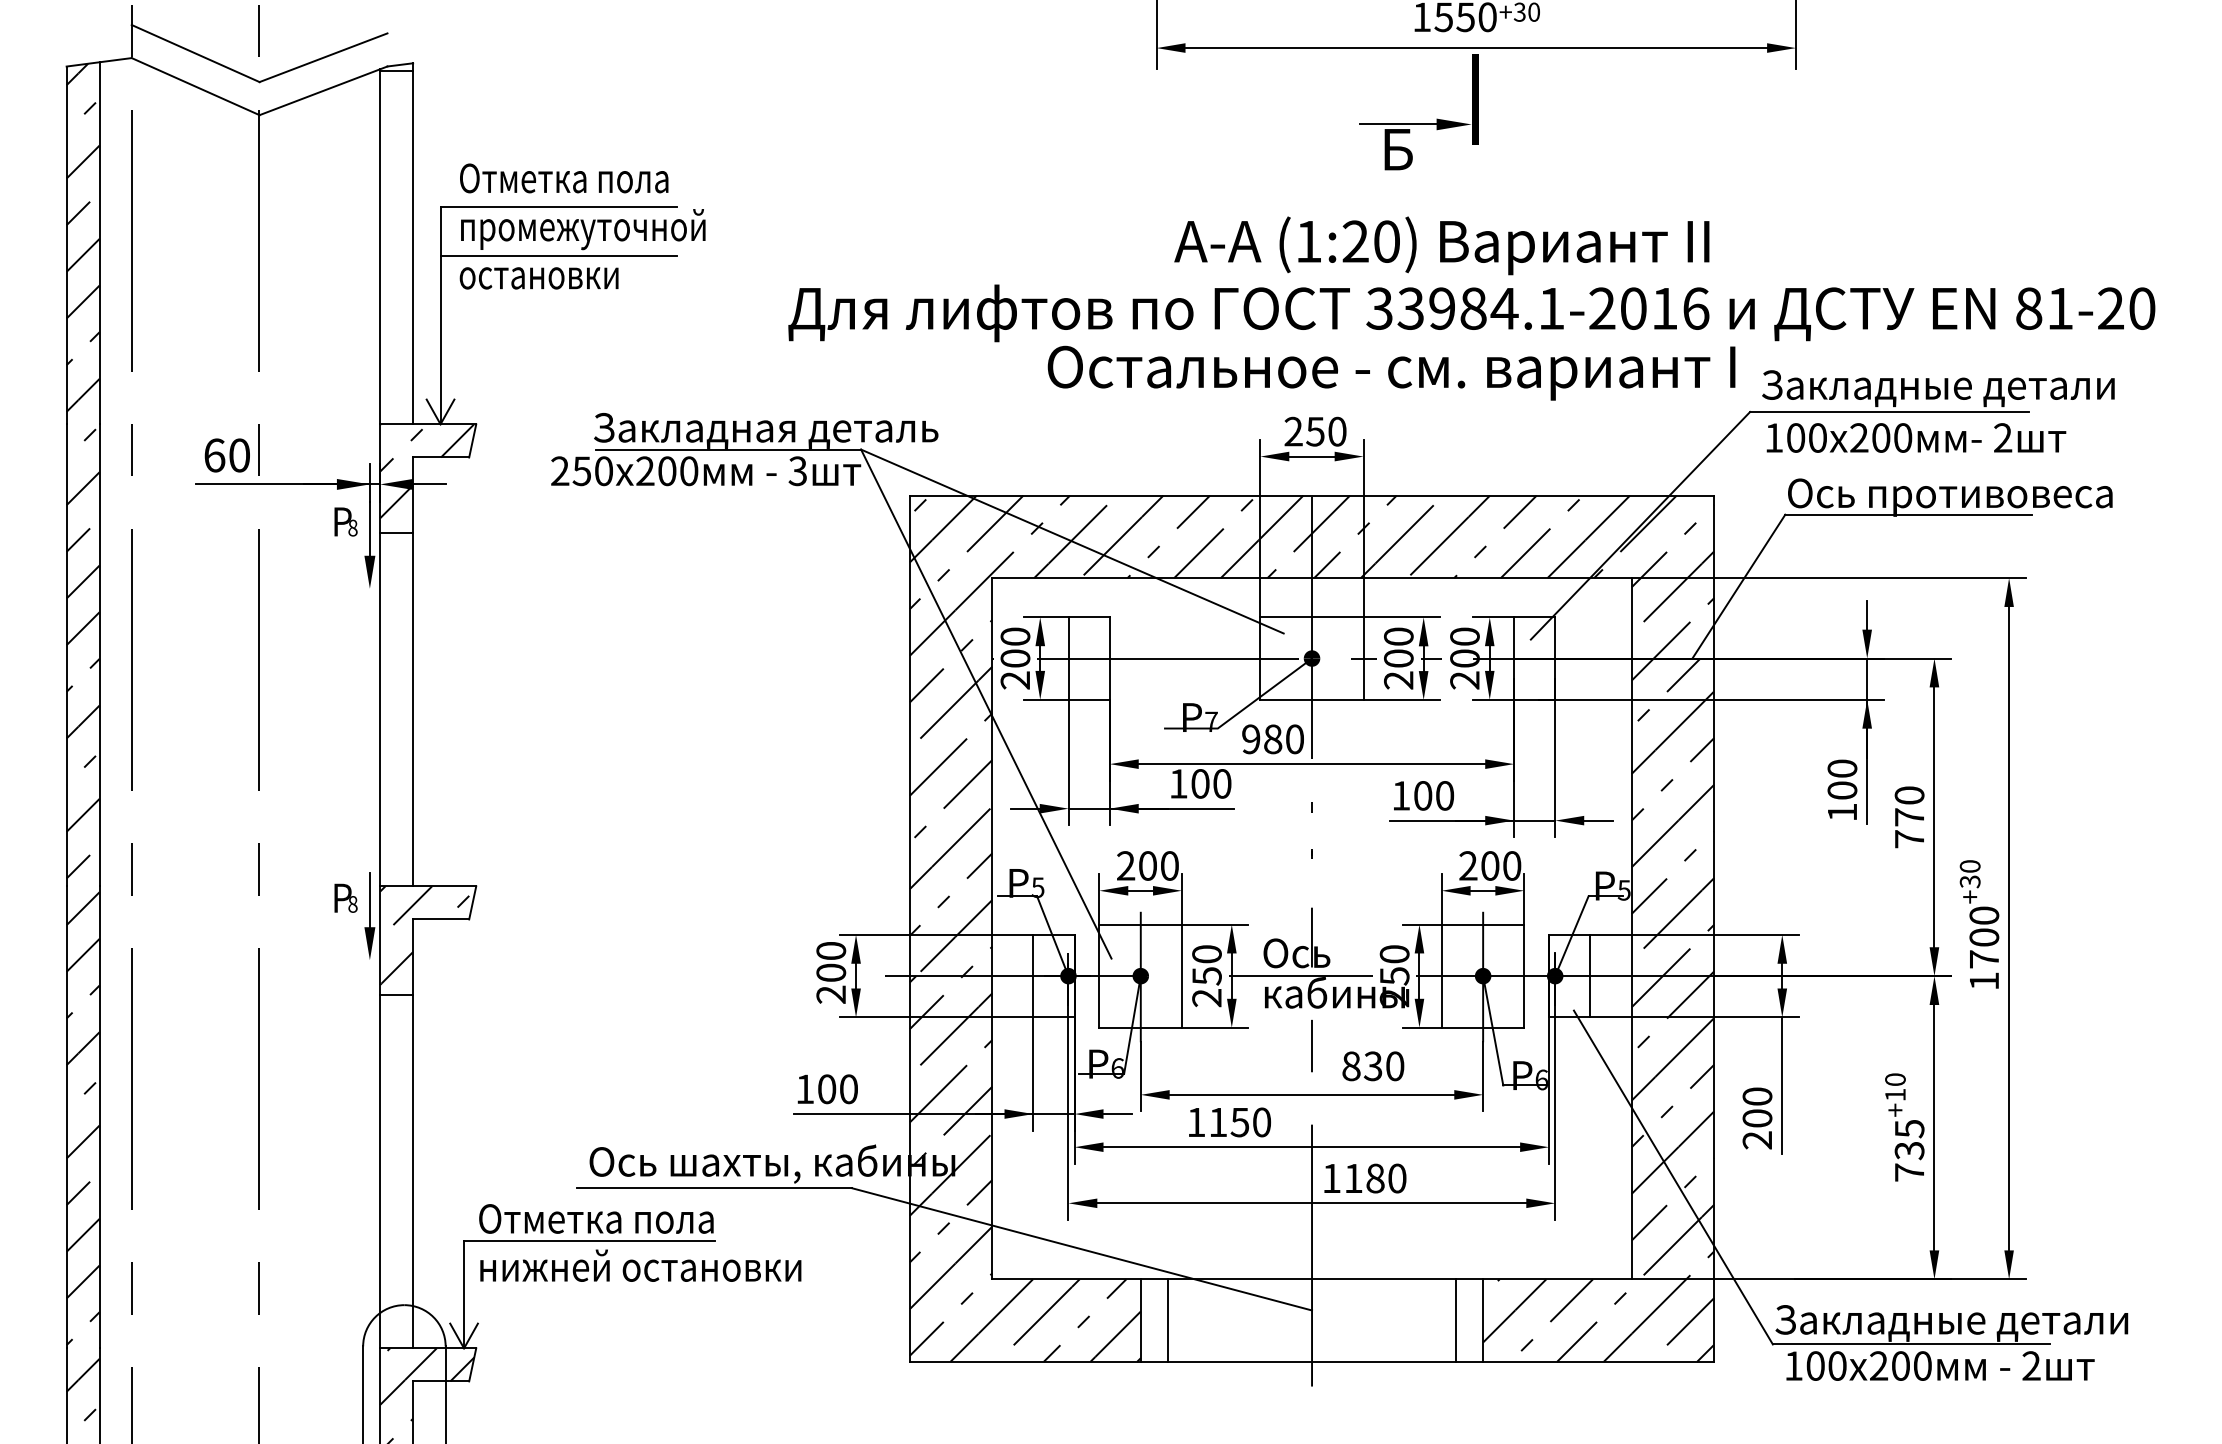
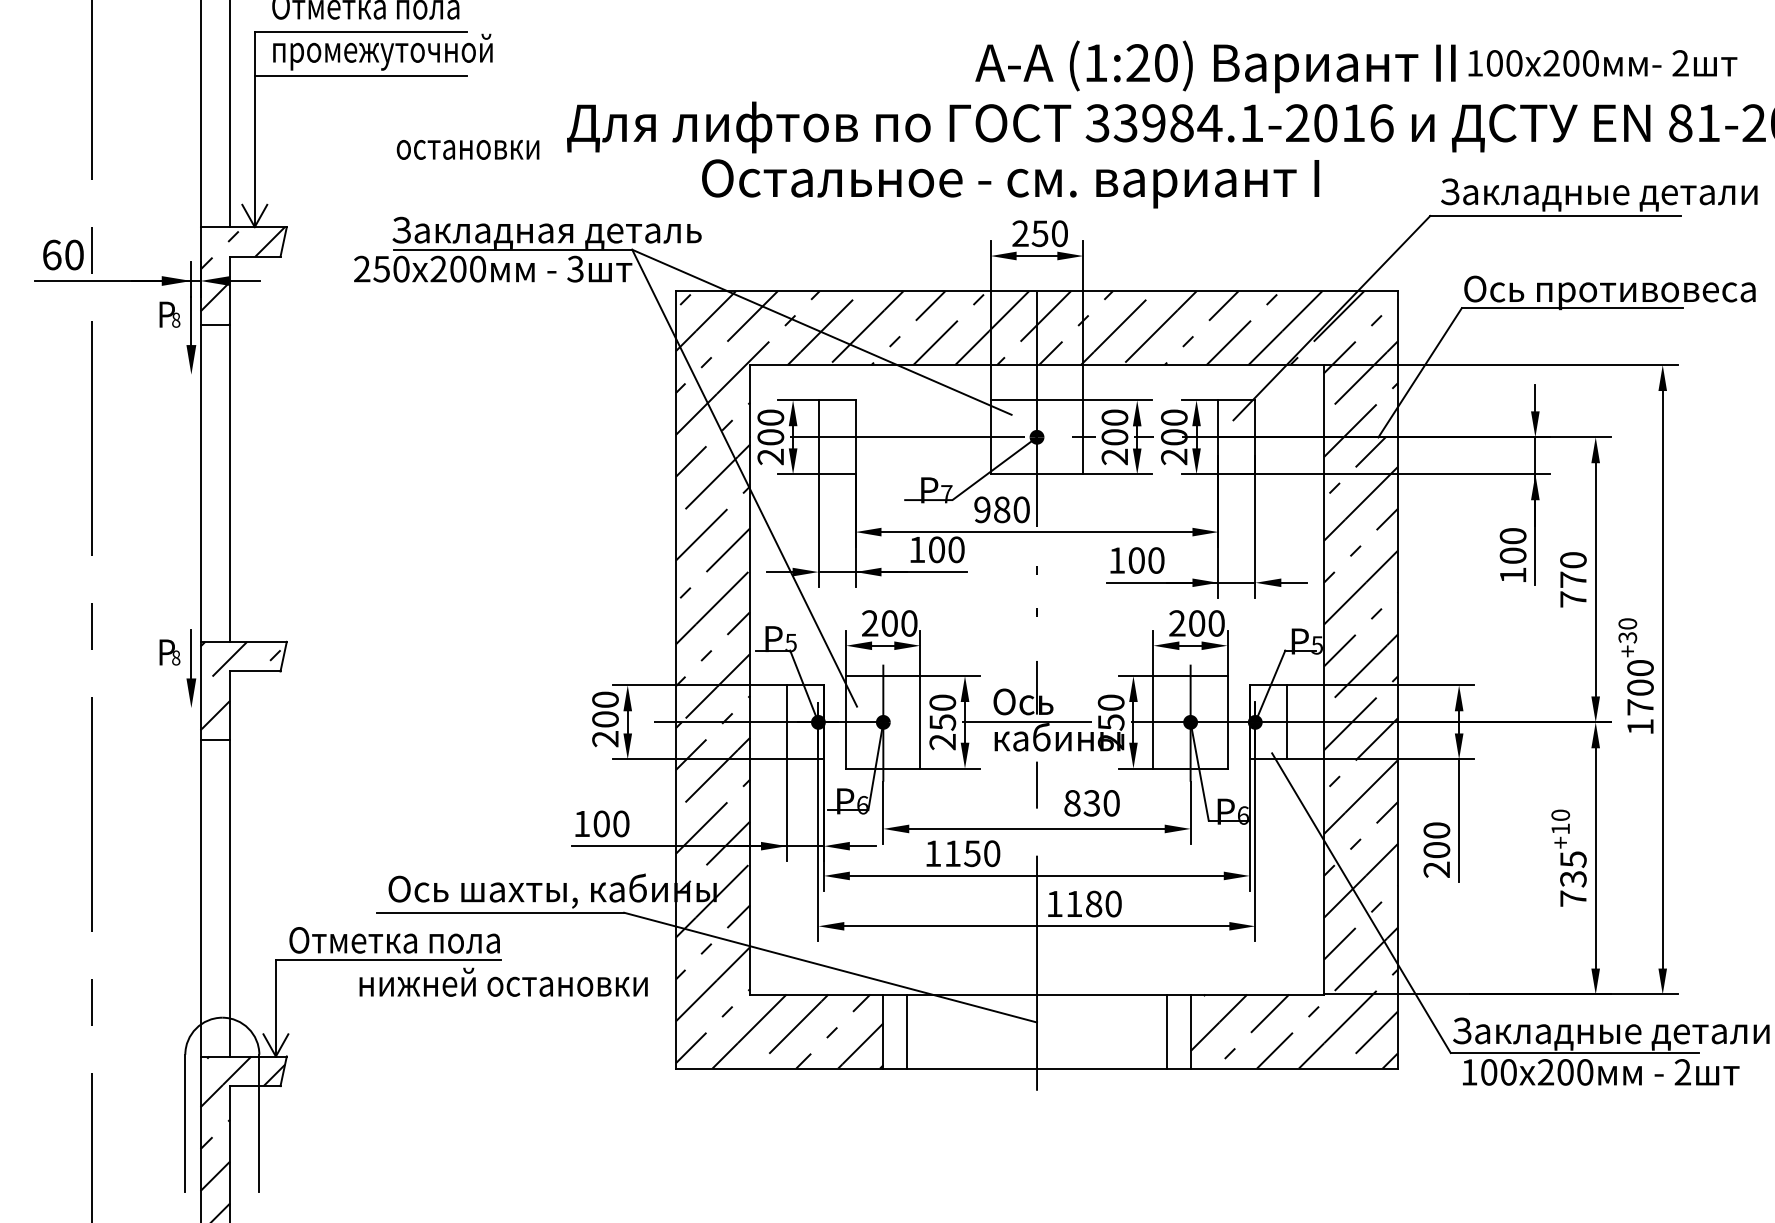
text: (1441, 245) -> (1215, 66), moved
text: (538, 278) -> (467, 150), moved
text: (1391, 372) -> (1010, 183), moved
text: (1916, 437) -> (1602, 62), moved
text: (640, 1265) -> (503, 982), moved

